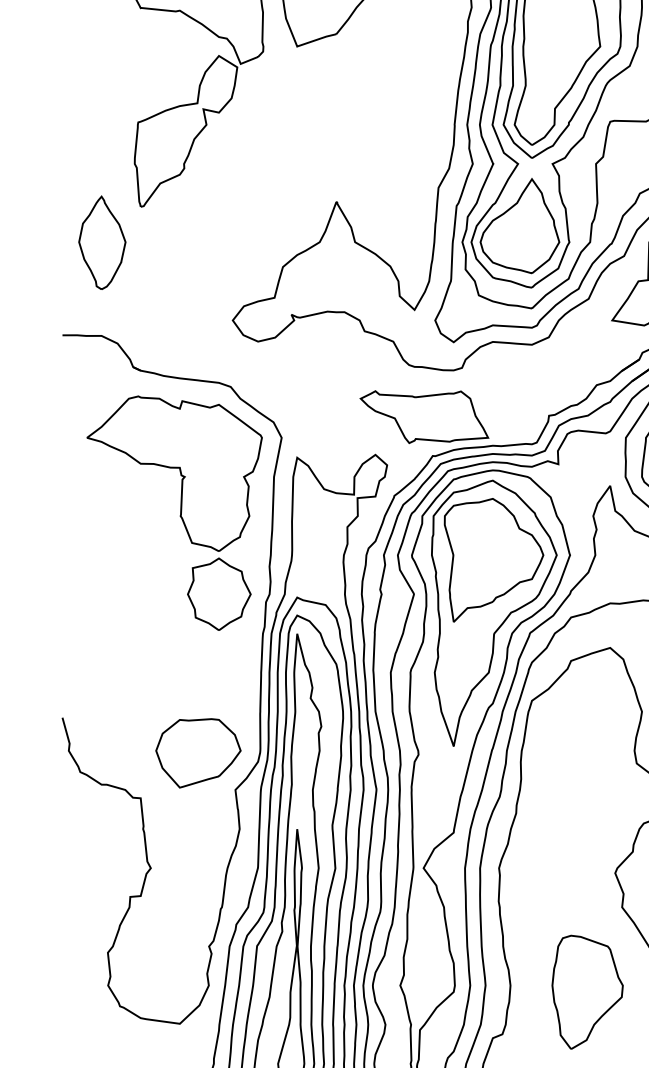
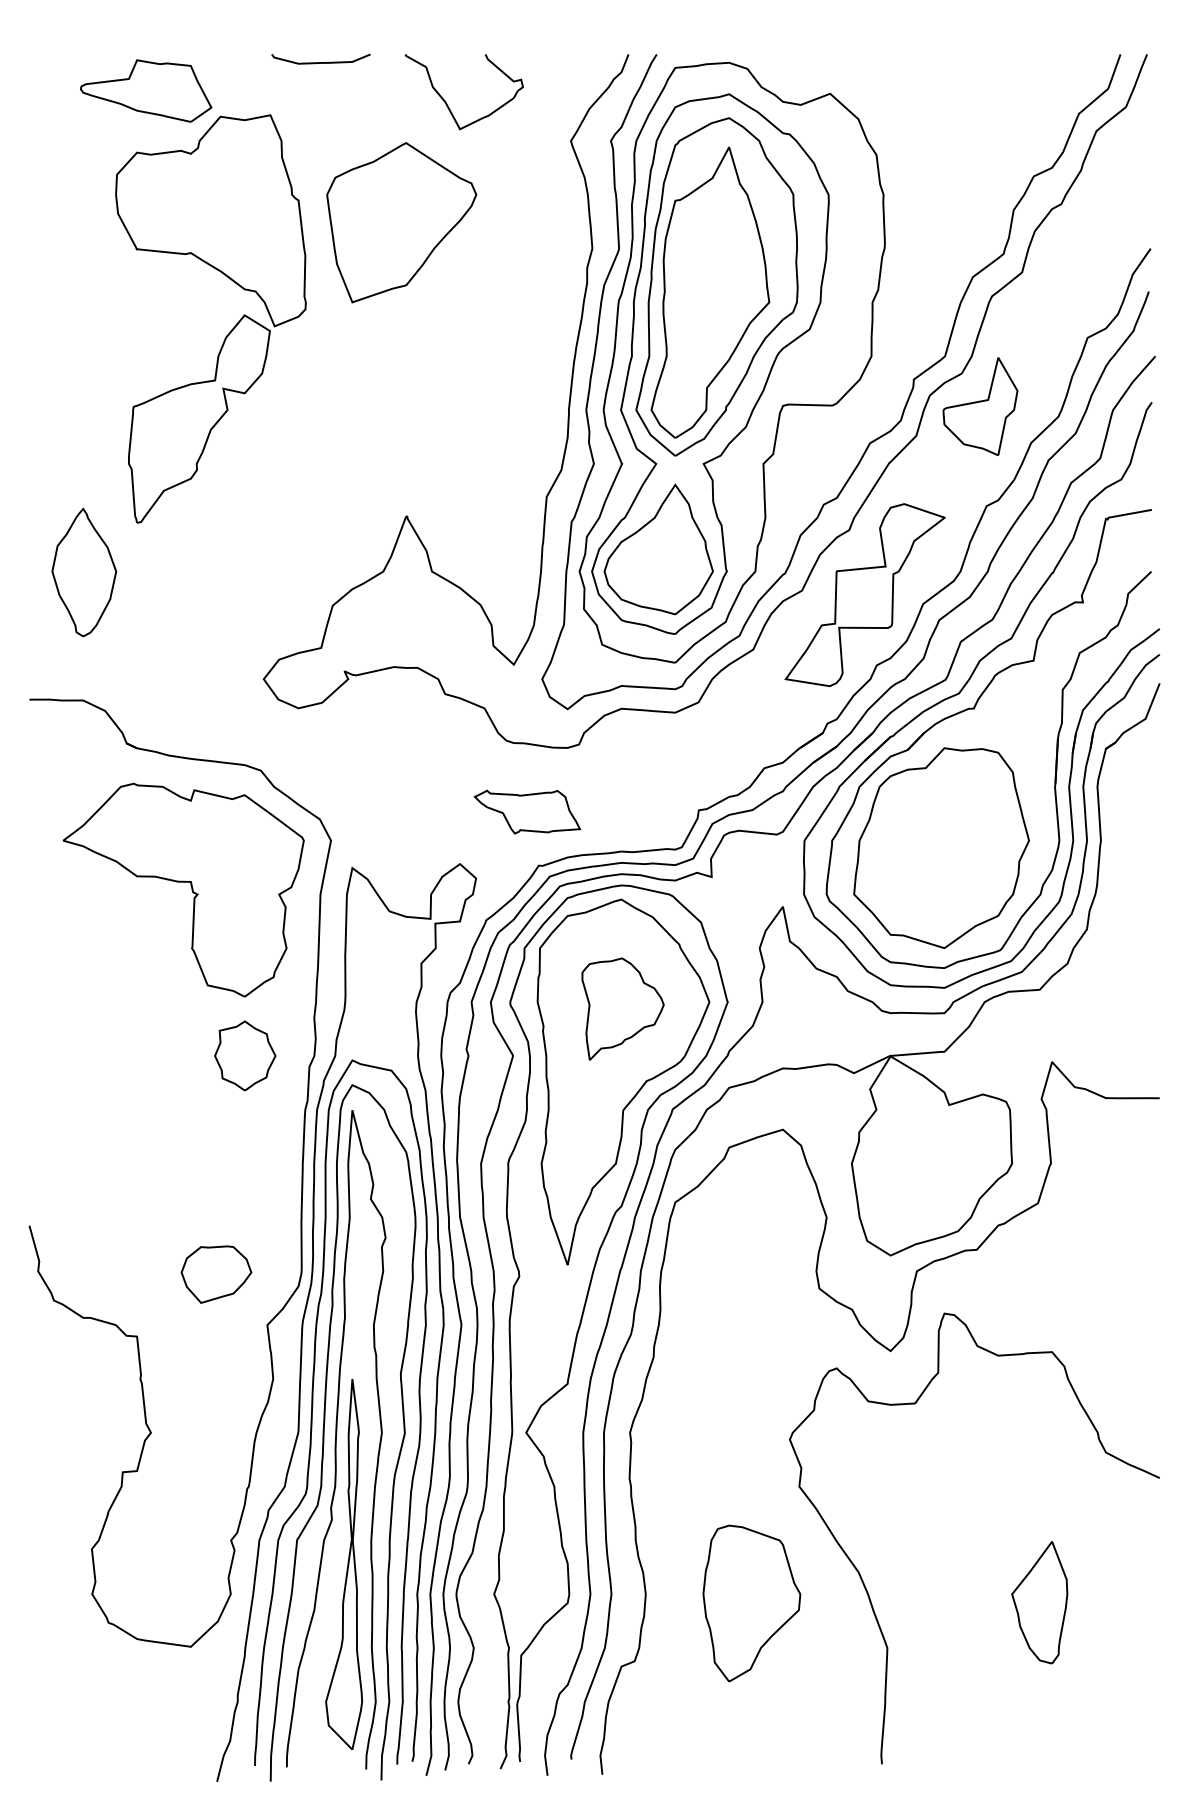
part: (424, 416) -> (527, 811), size x0.6
part: (493, 559) -> (622, 1008), size x0.6
part: (219, 593) -> (245, 1055), size x0.7
part: (198, 753) -> (216, 1274), size x0.6

